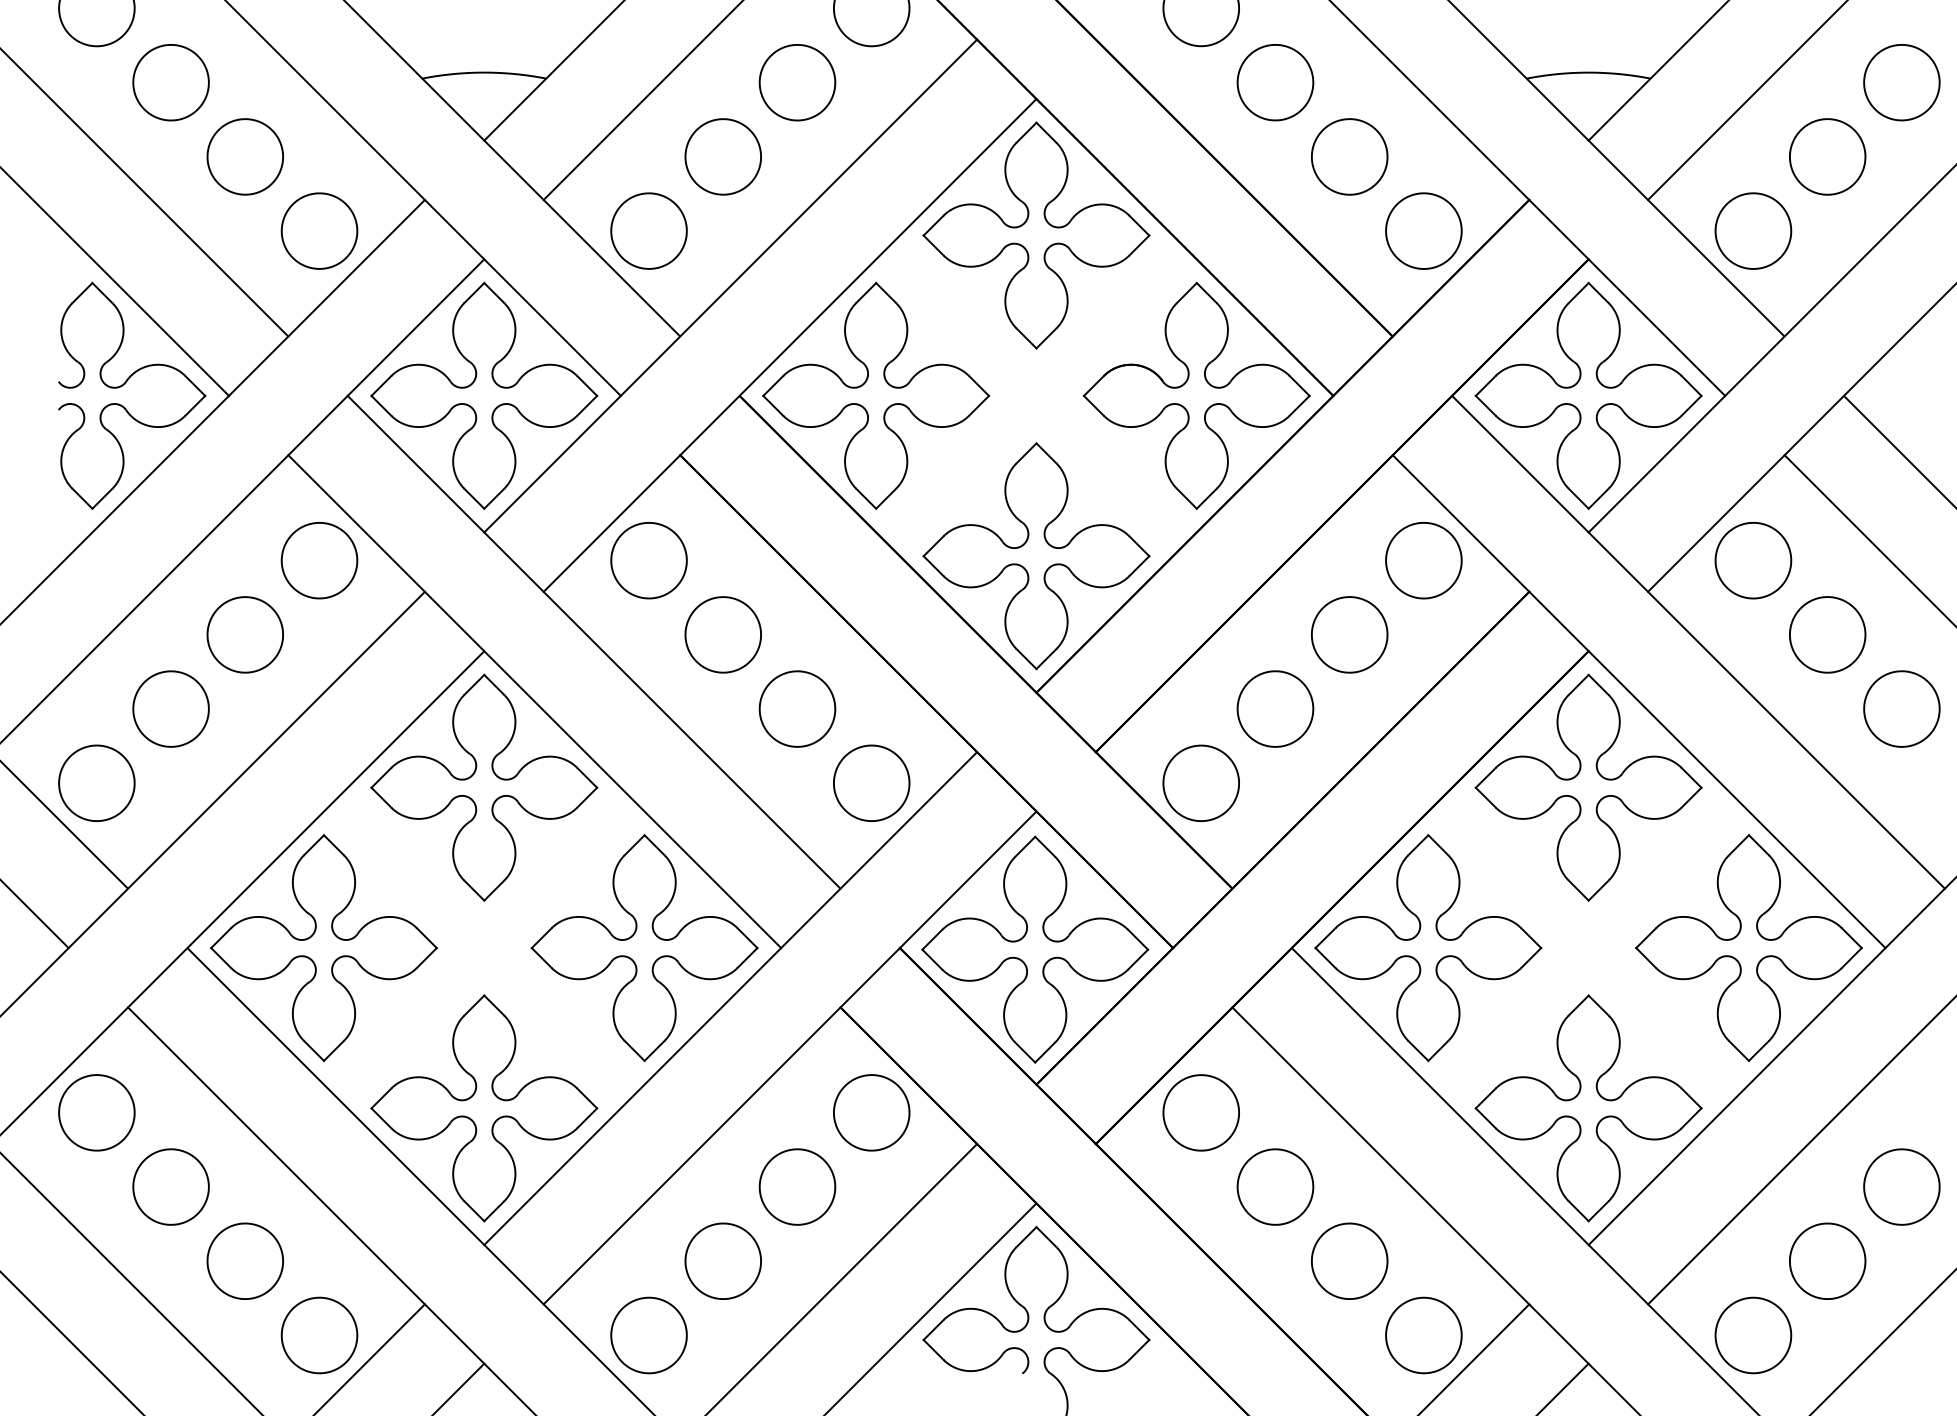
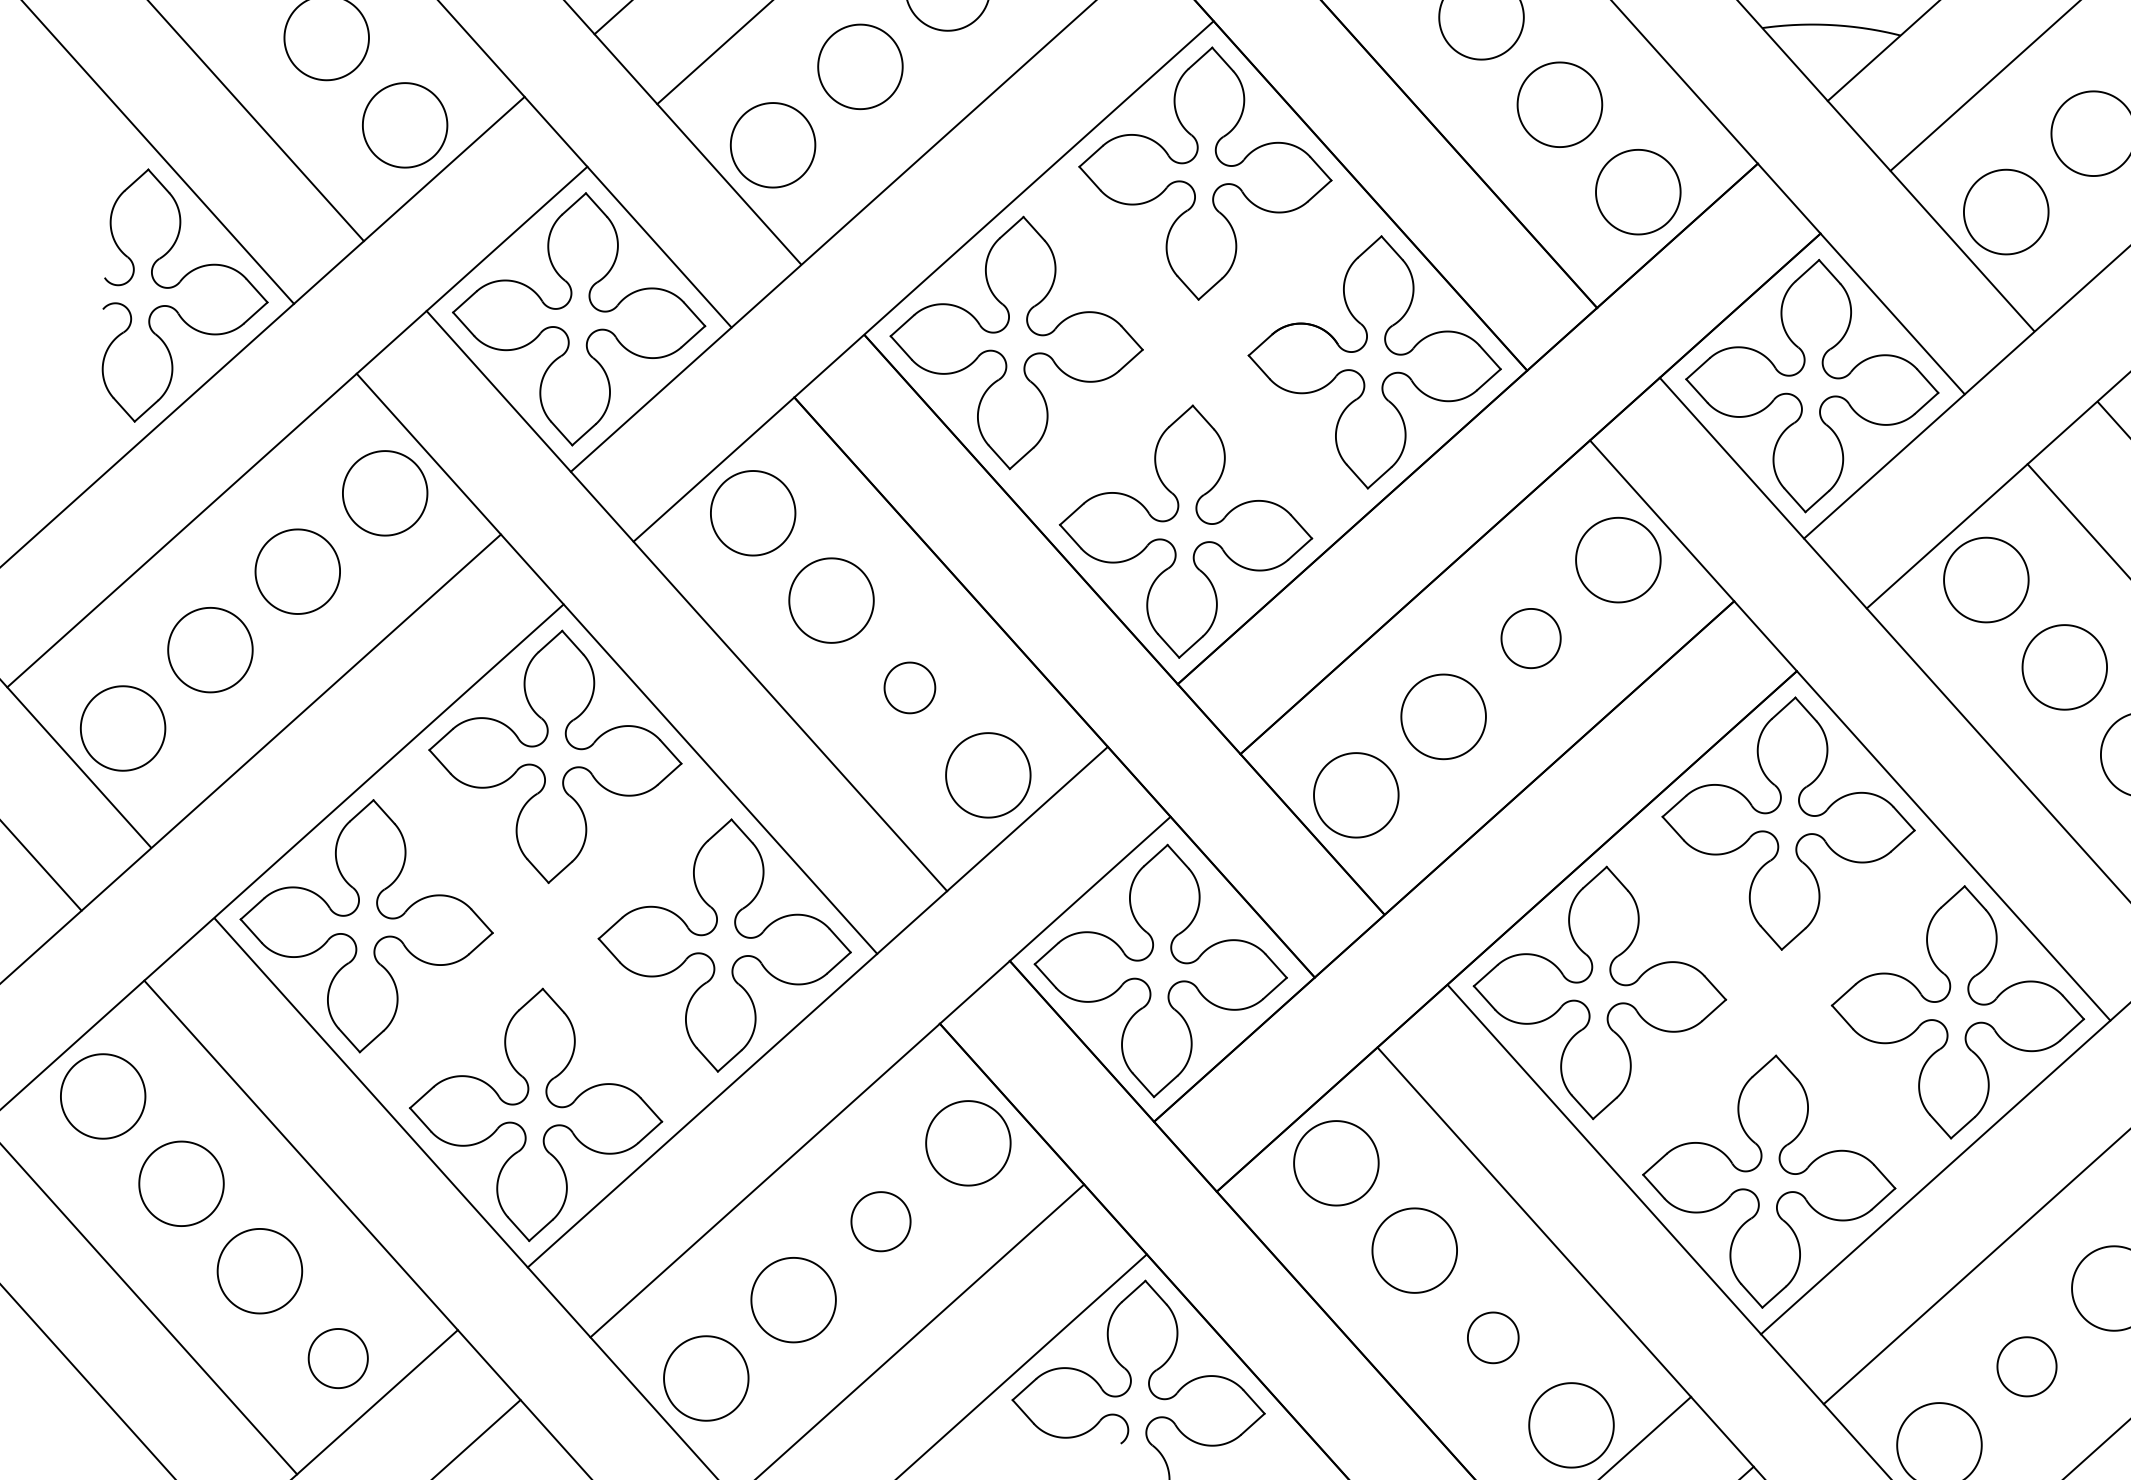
part: (1349, 634) -> (1530, 638), size x0.7
part: (797, 708) -> (909, 687), size x0.6
part: (797, 1186) -> (881, 1221), size x0.7
part: (1349, 1260) -> (1492, 1337), size x0.6
part: (1827, 1260) -> (2026, 1366), size x0.7
part: (319, 1335) -> (338, 1358), size x0.7

